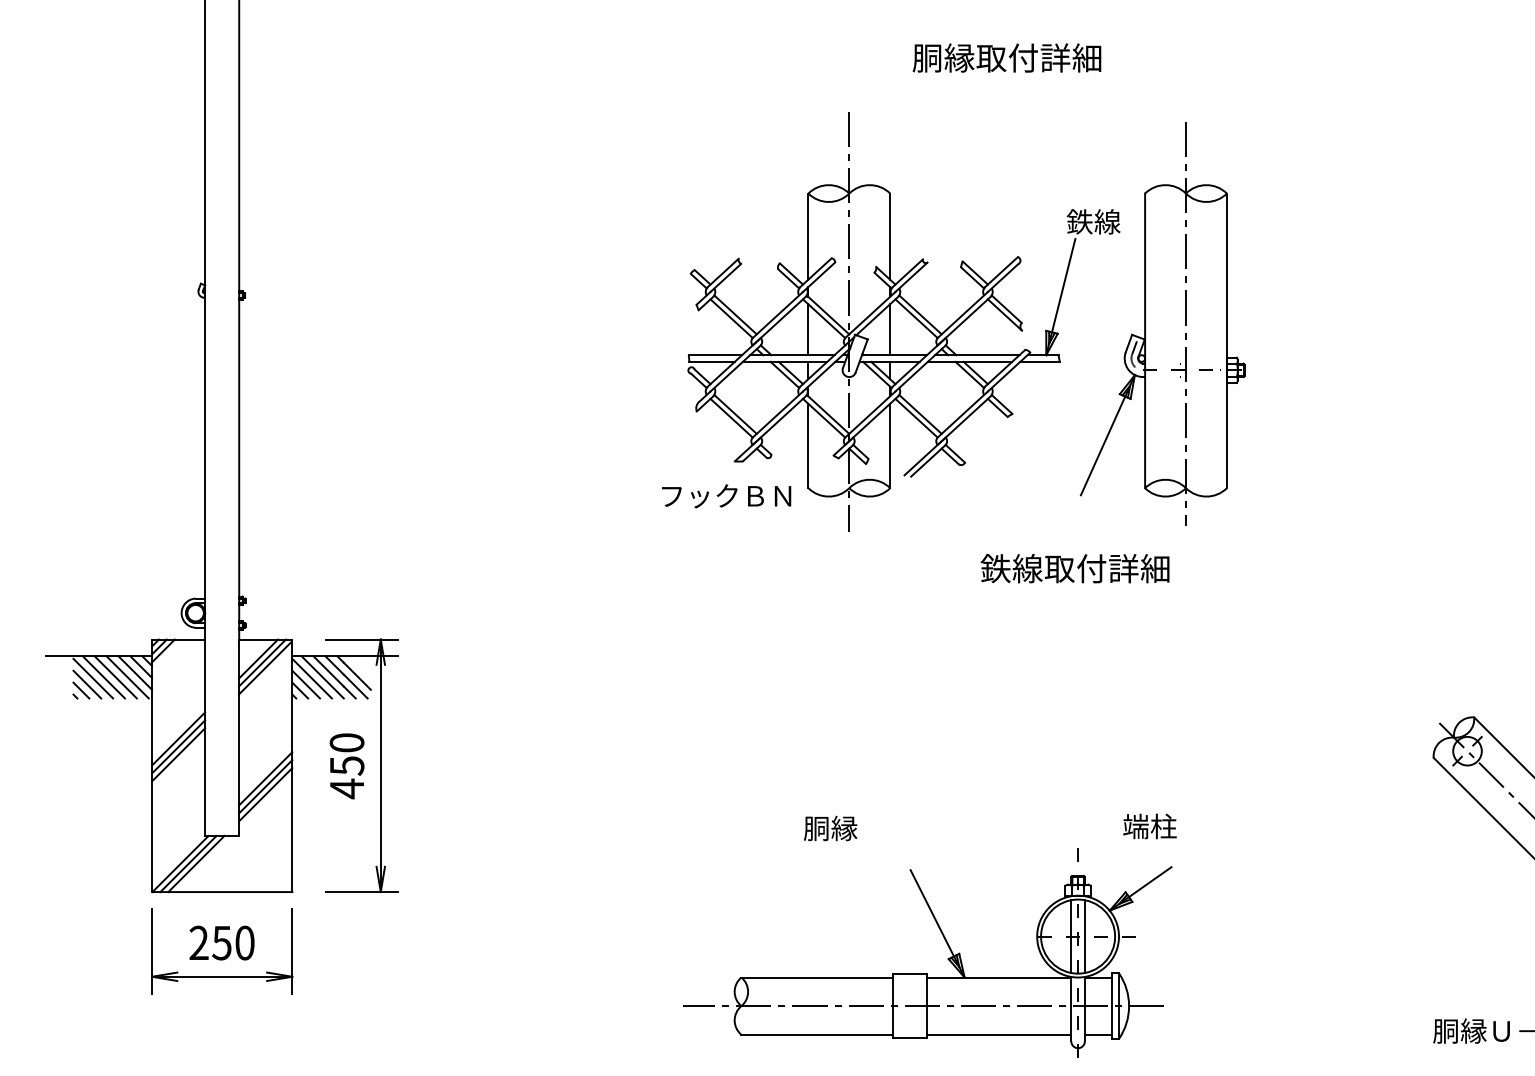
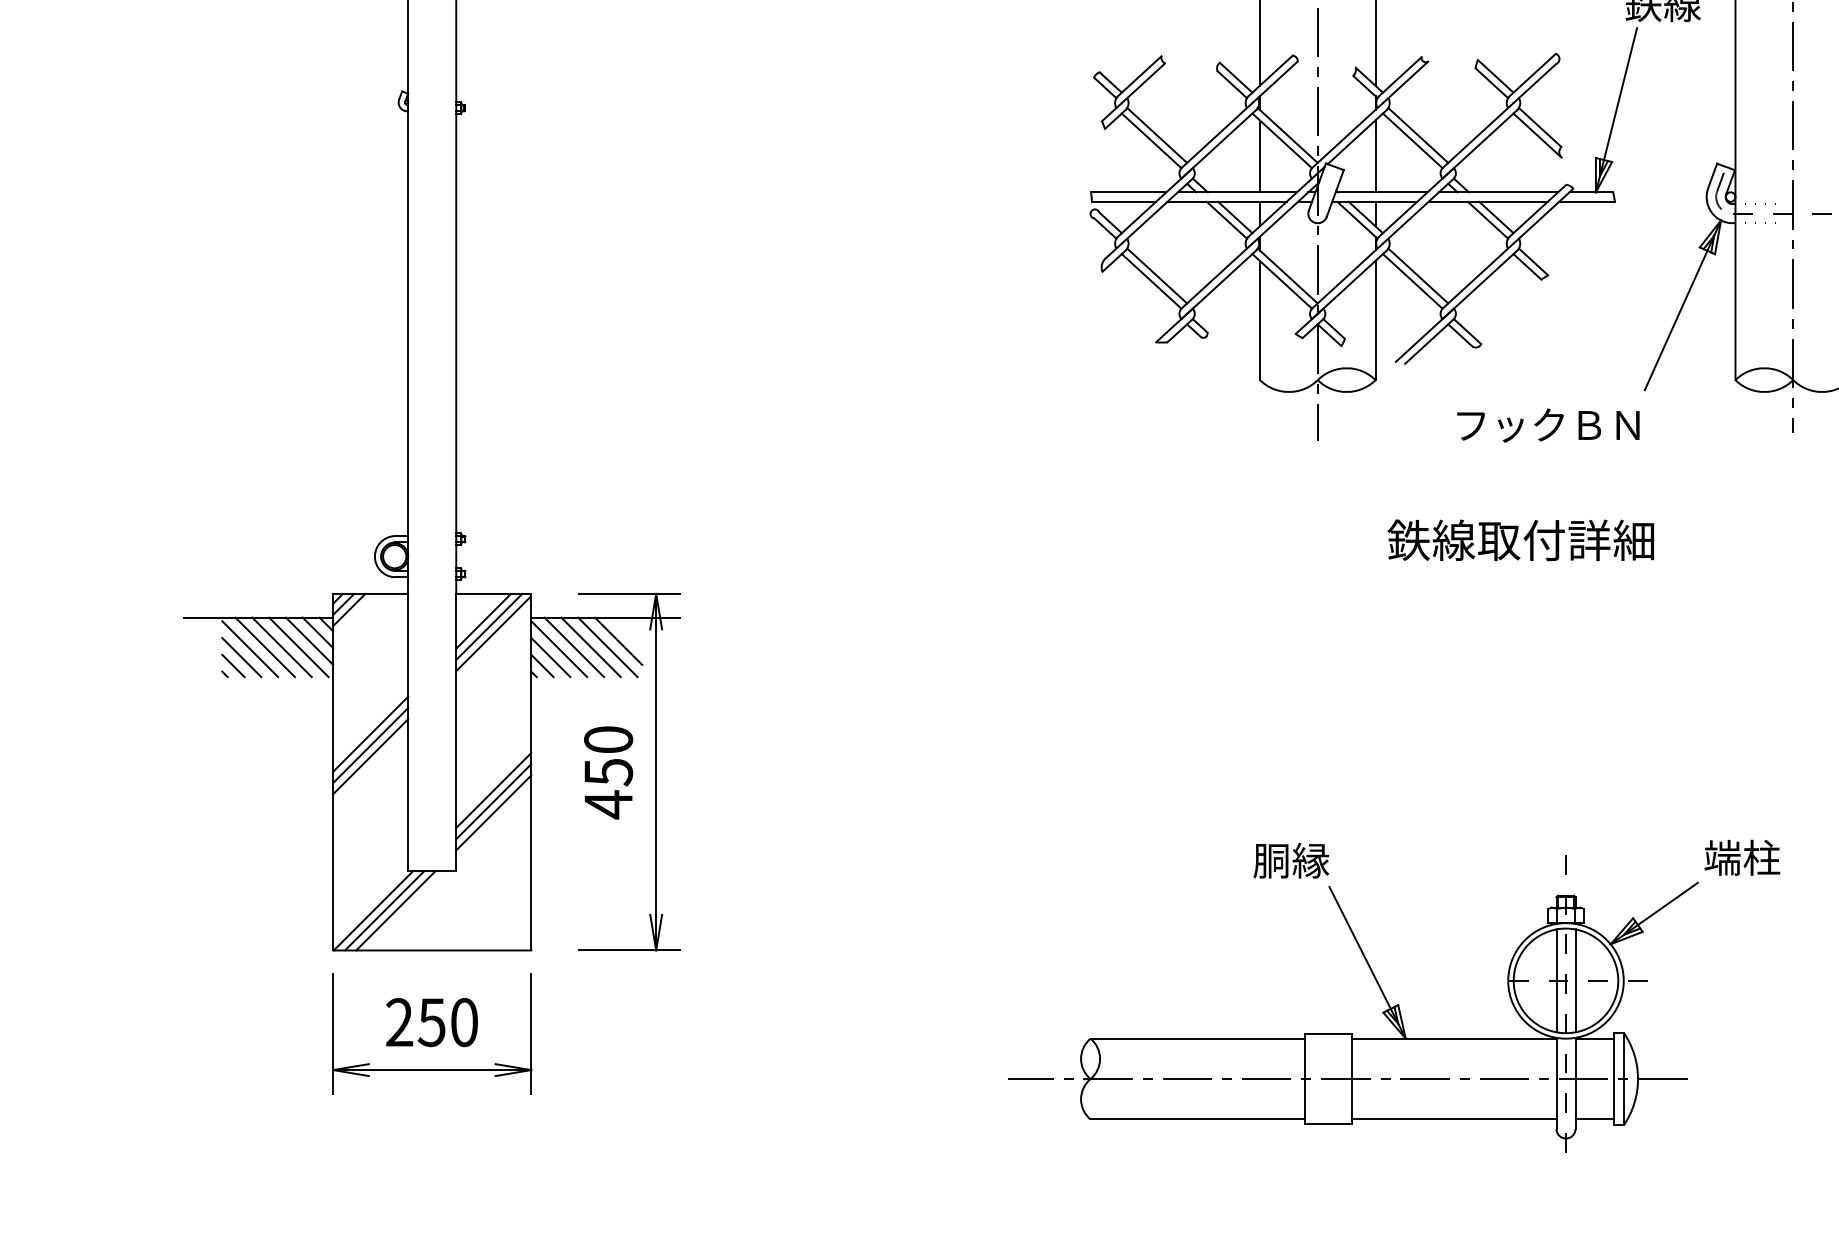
text: (726, 496) -> (1548, 425), moved
text: (1074, 568) -> (1519, 540), moved
part: (947, 958) -> (1381, 1011), moved

